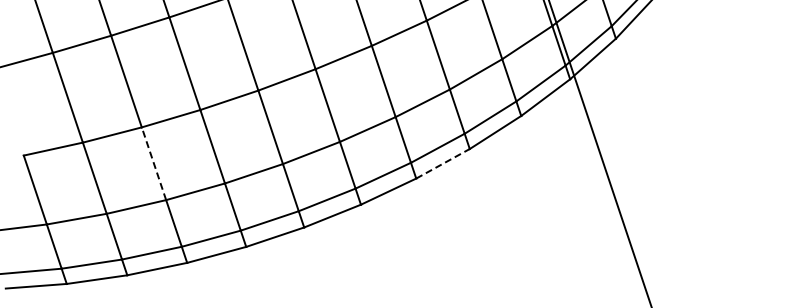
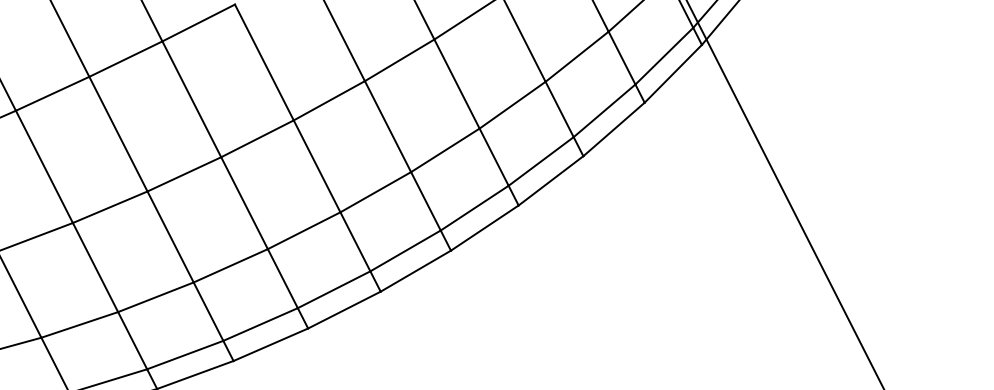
line: (153, 163) -> (169, 236), dashed -> solid
line: (443, 163) -> (551, 180), dashed -> solid

